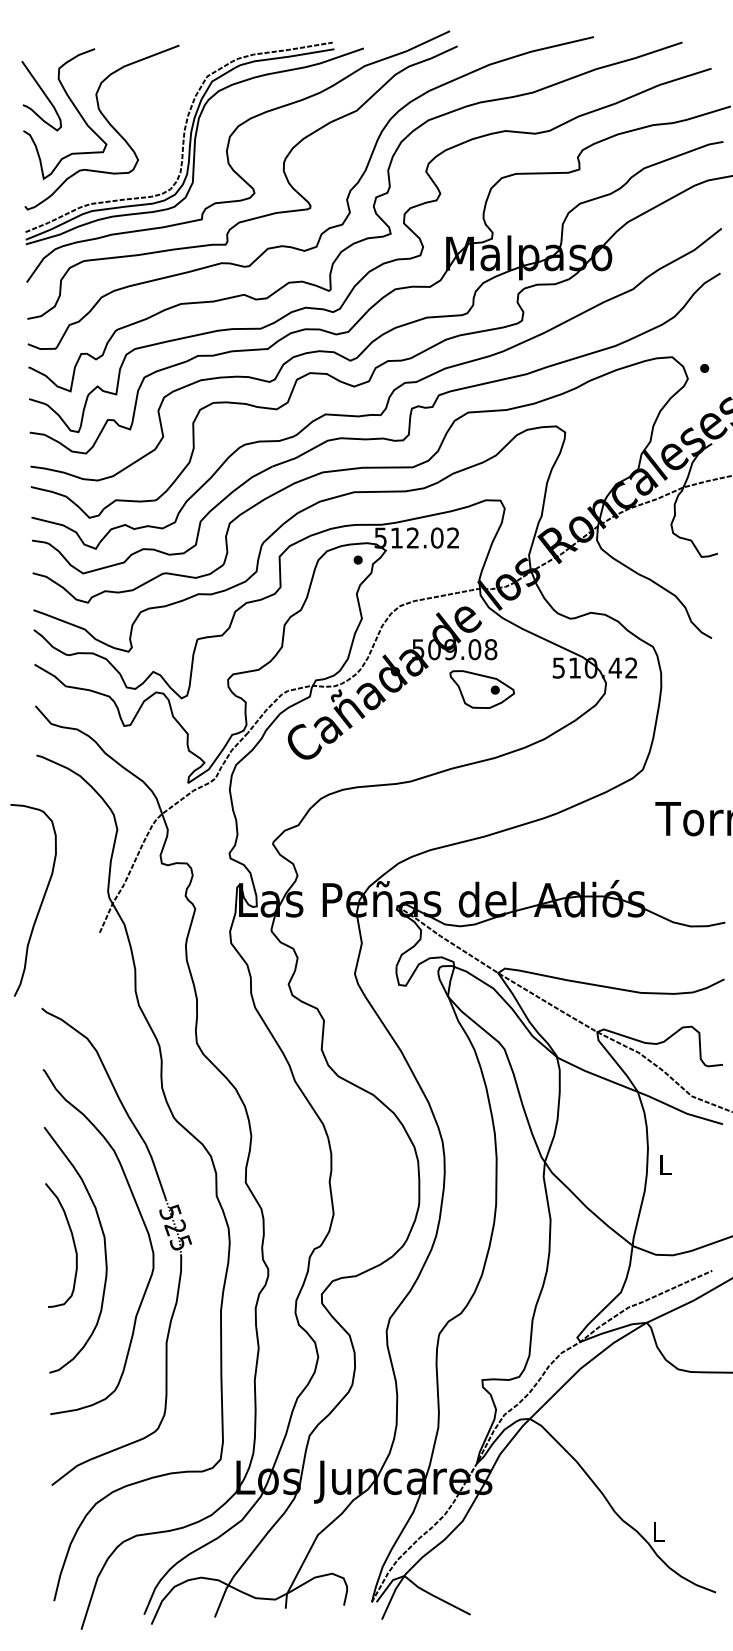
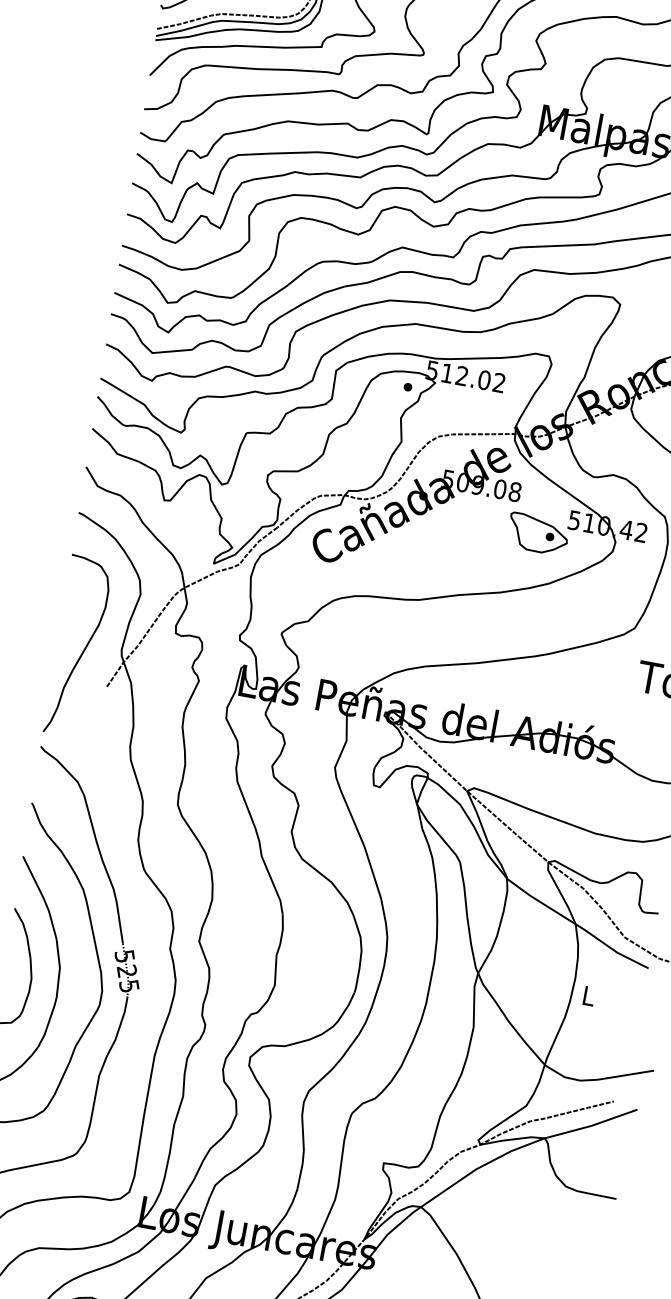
part: (482, 689) -> (538, 534), moved
curve: (40, 903) -> (82, 650), moved

